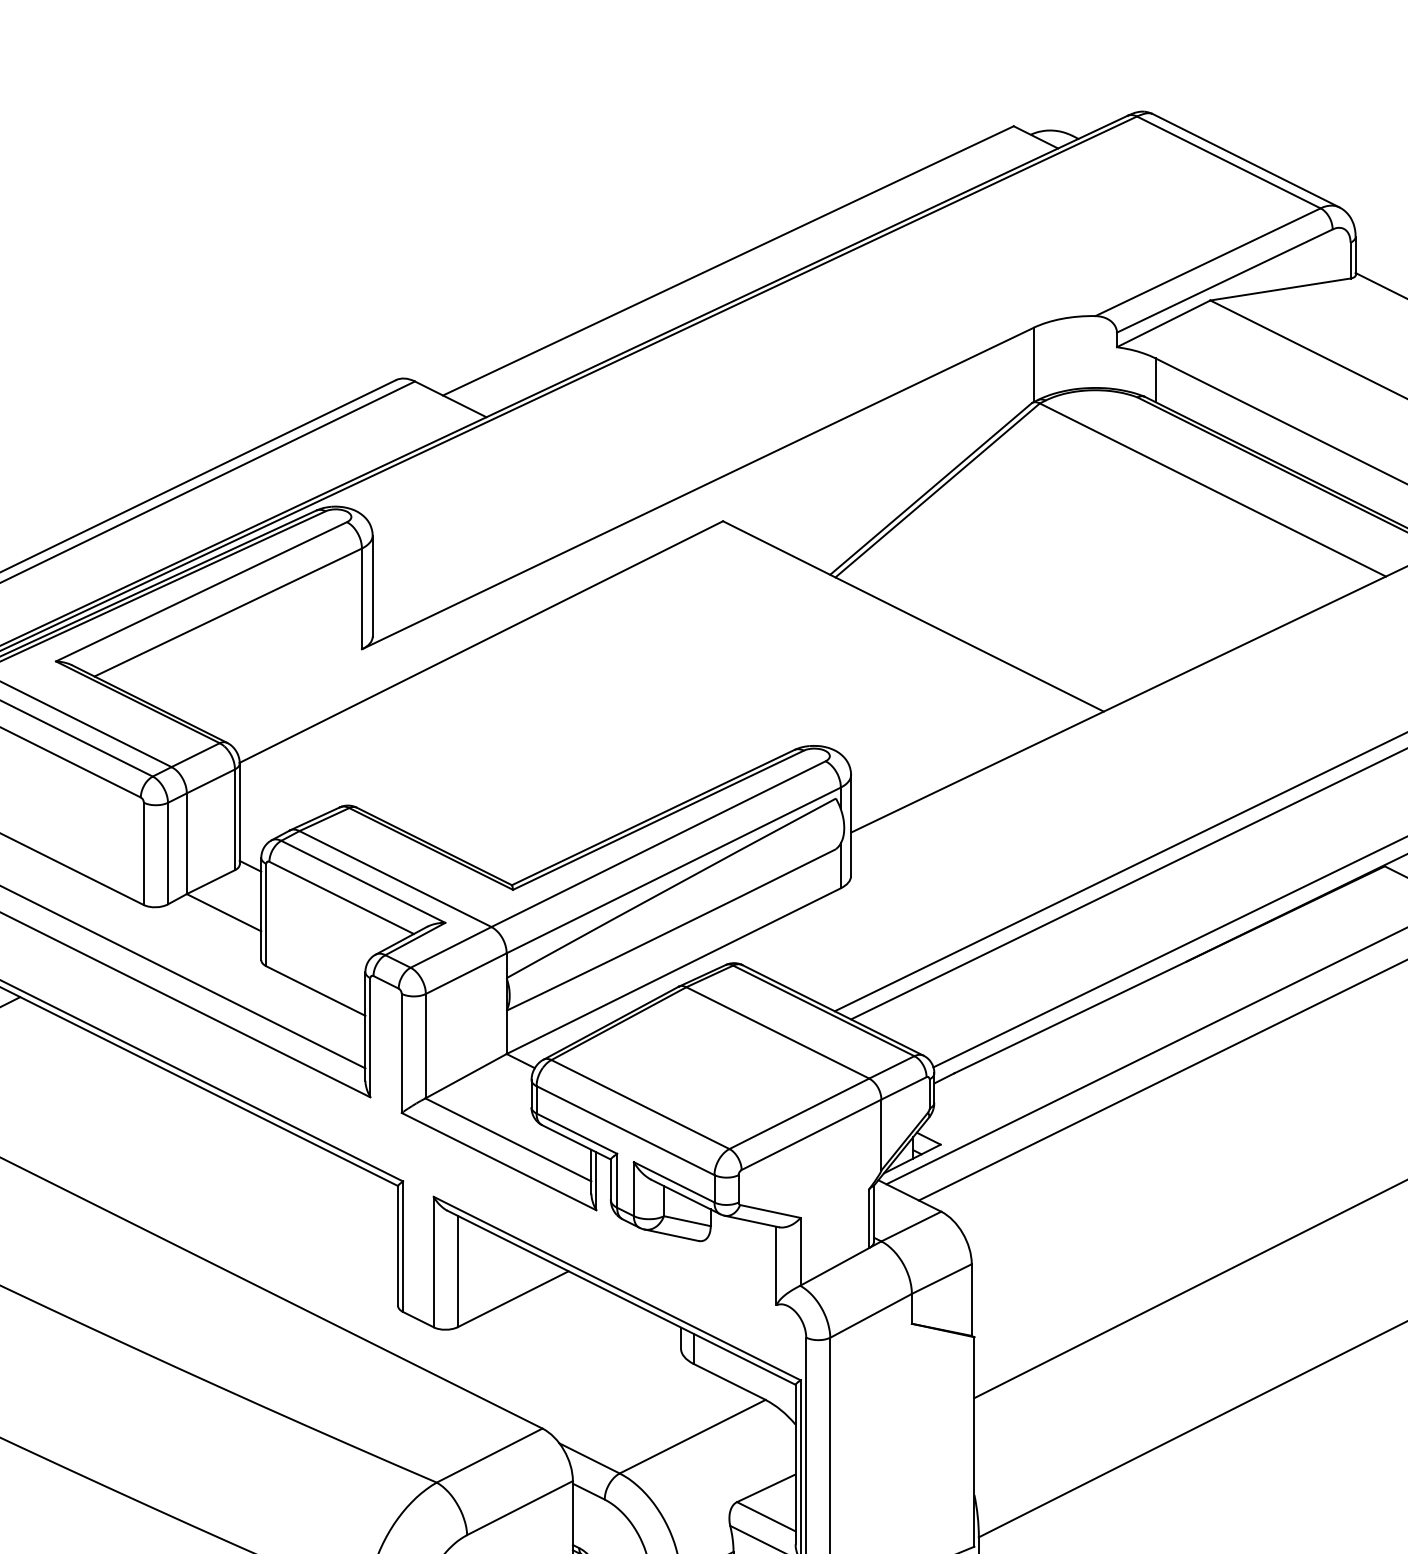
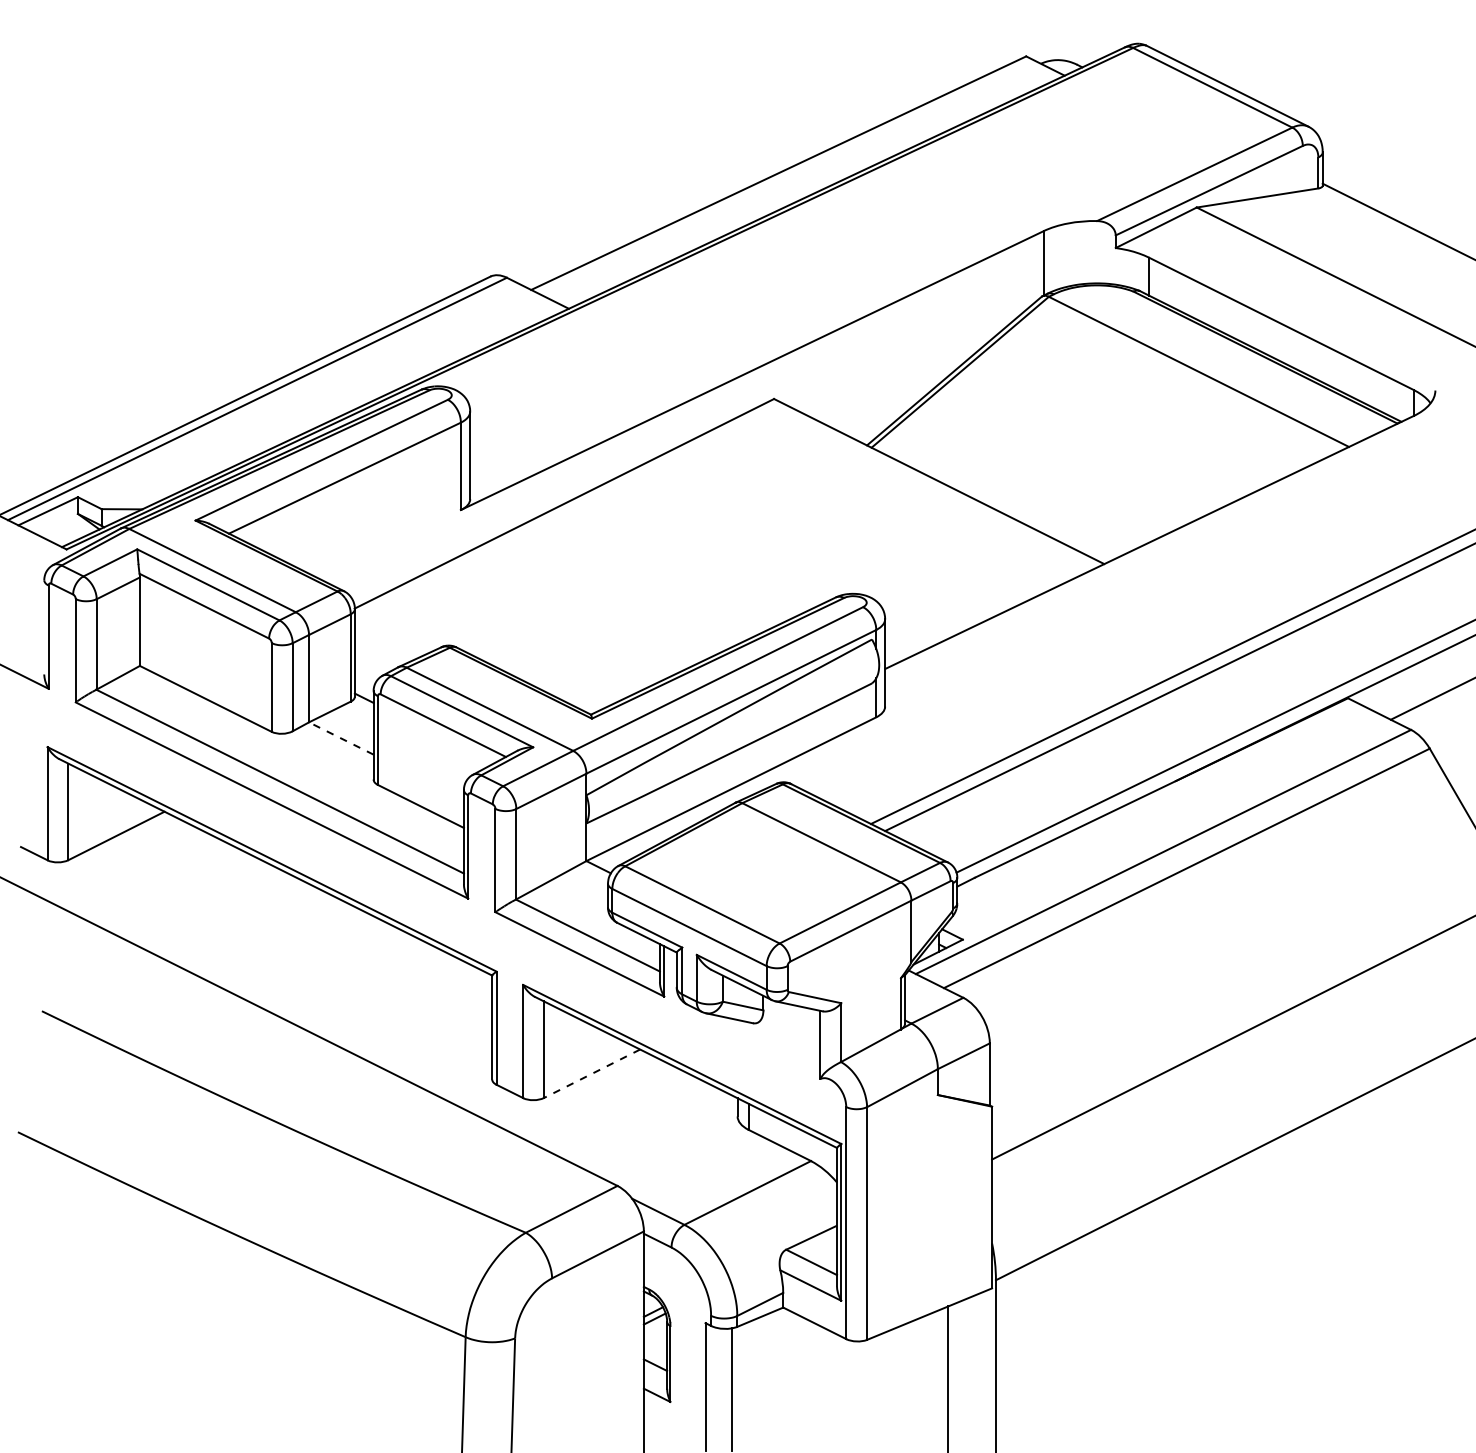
line: (223, 912) -> (340, 738), solid -> dashed
line: (513, 1298) -> (592, 1073), solid -> dashed

